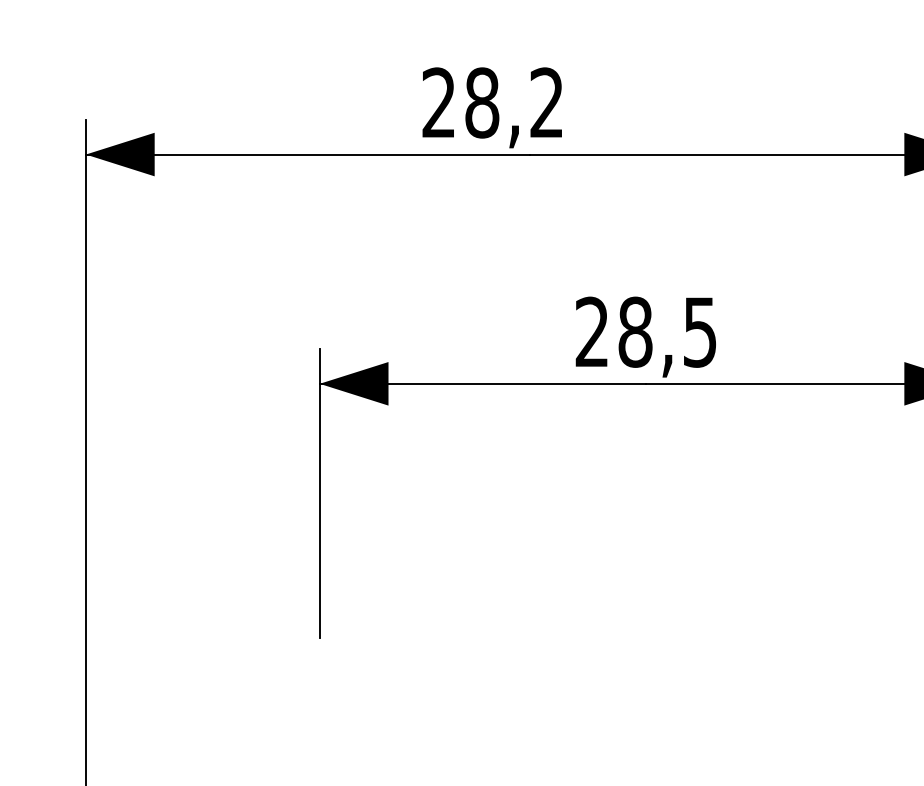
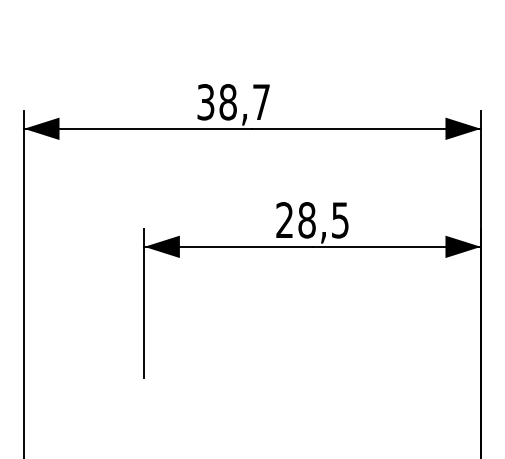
text: (492, 103) -> (233, 102), 28,2 -> 38,7

